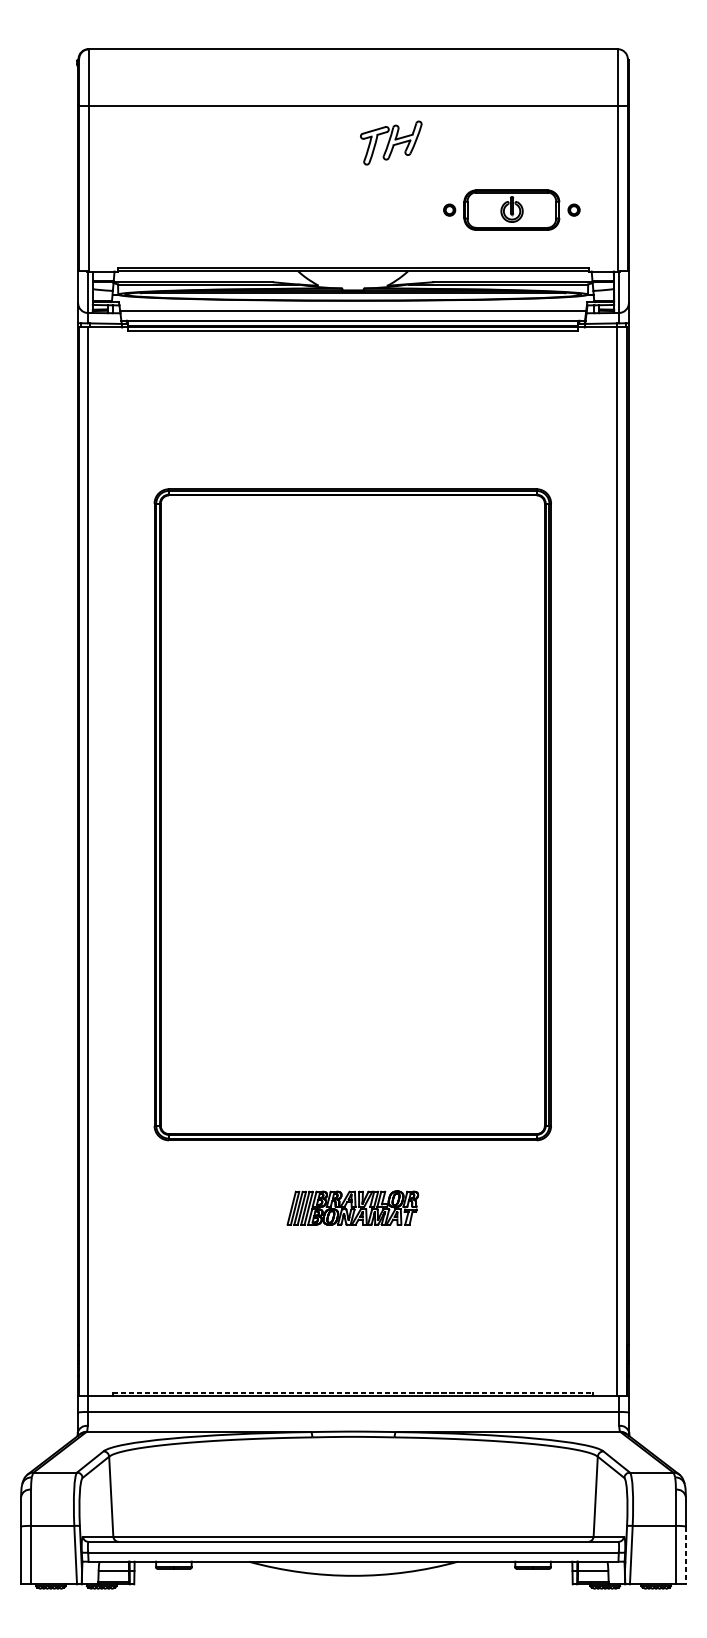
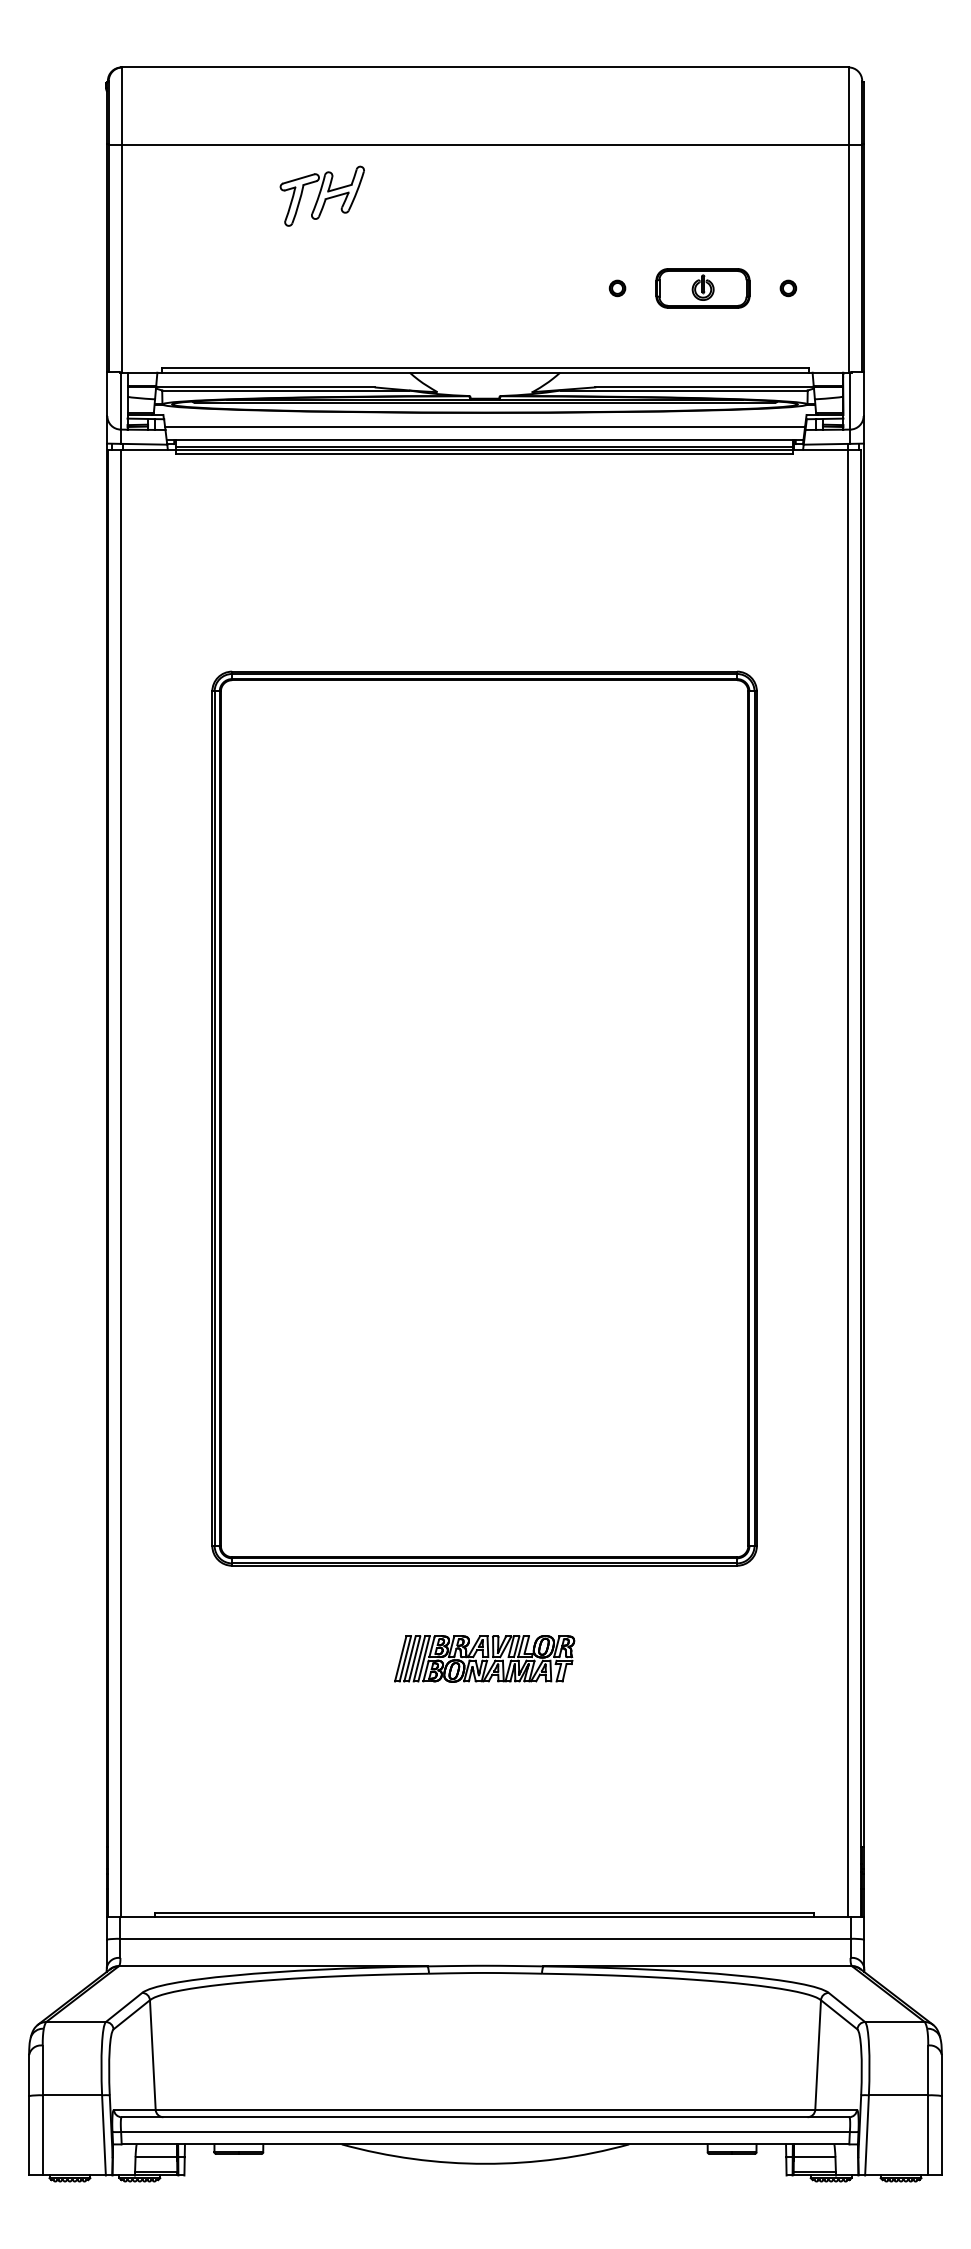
part: (390, 142) -> (321, 195), moved
part: (511, 210) -> (702, 288), size x0.71
line: (353, 1392) -> (485, 1912), dashed -> solid
line: (685, 1555) -> (941, 2135), dashed -> solid

